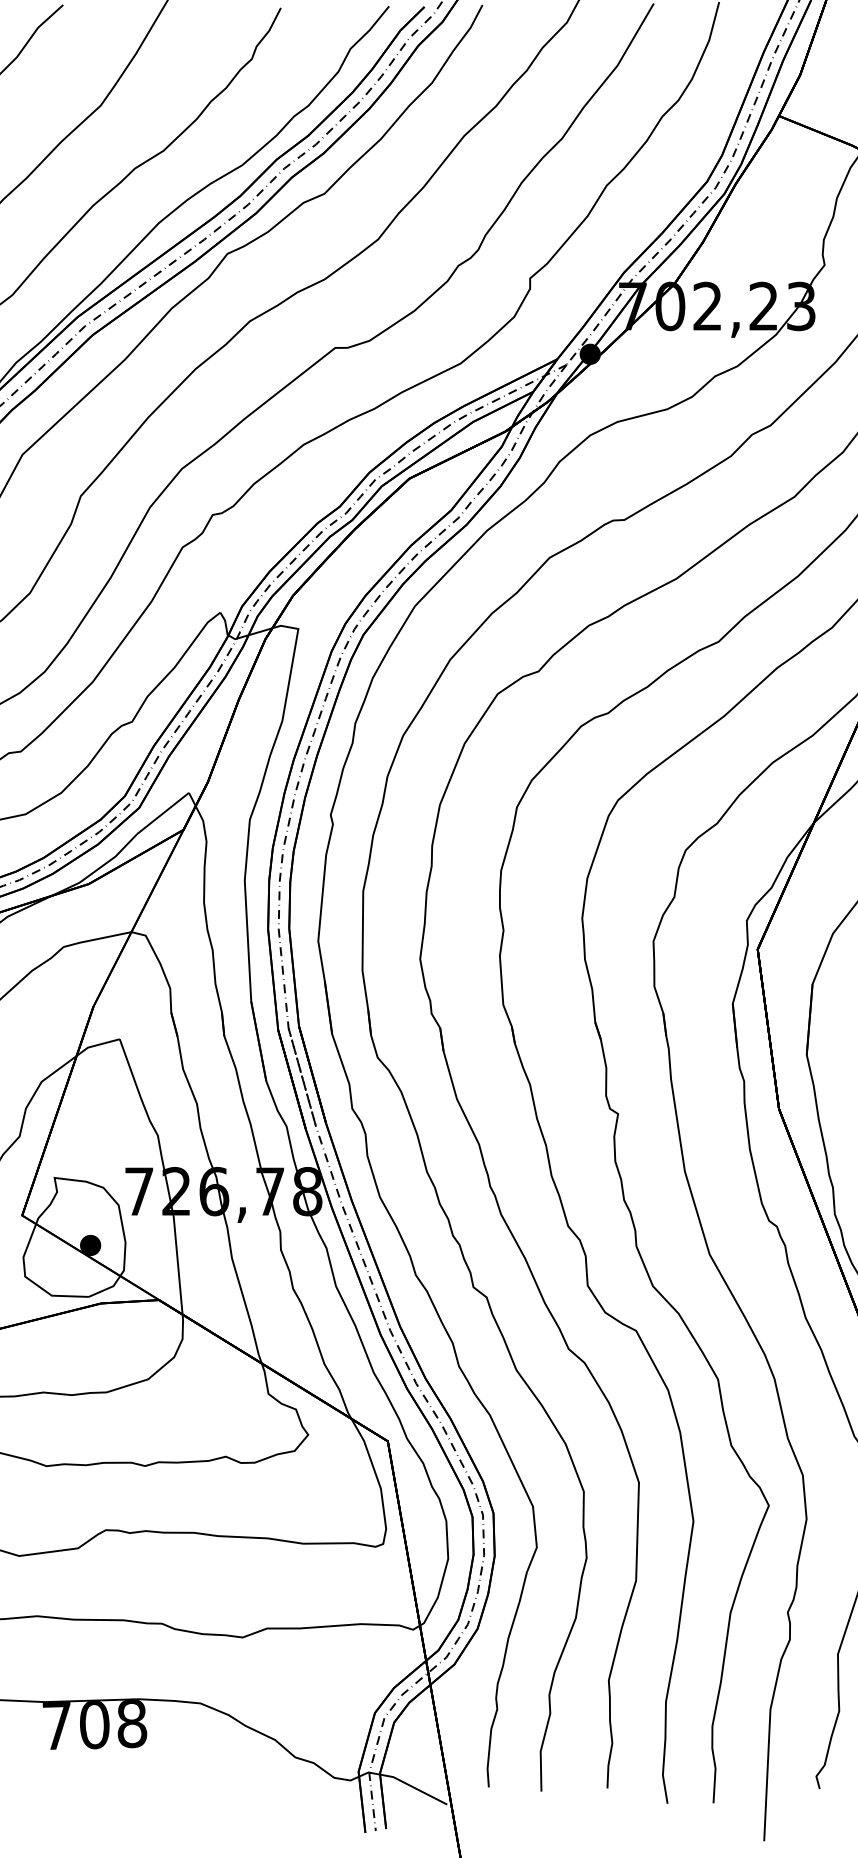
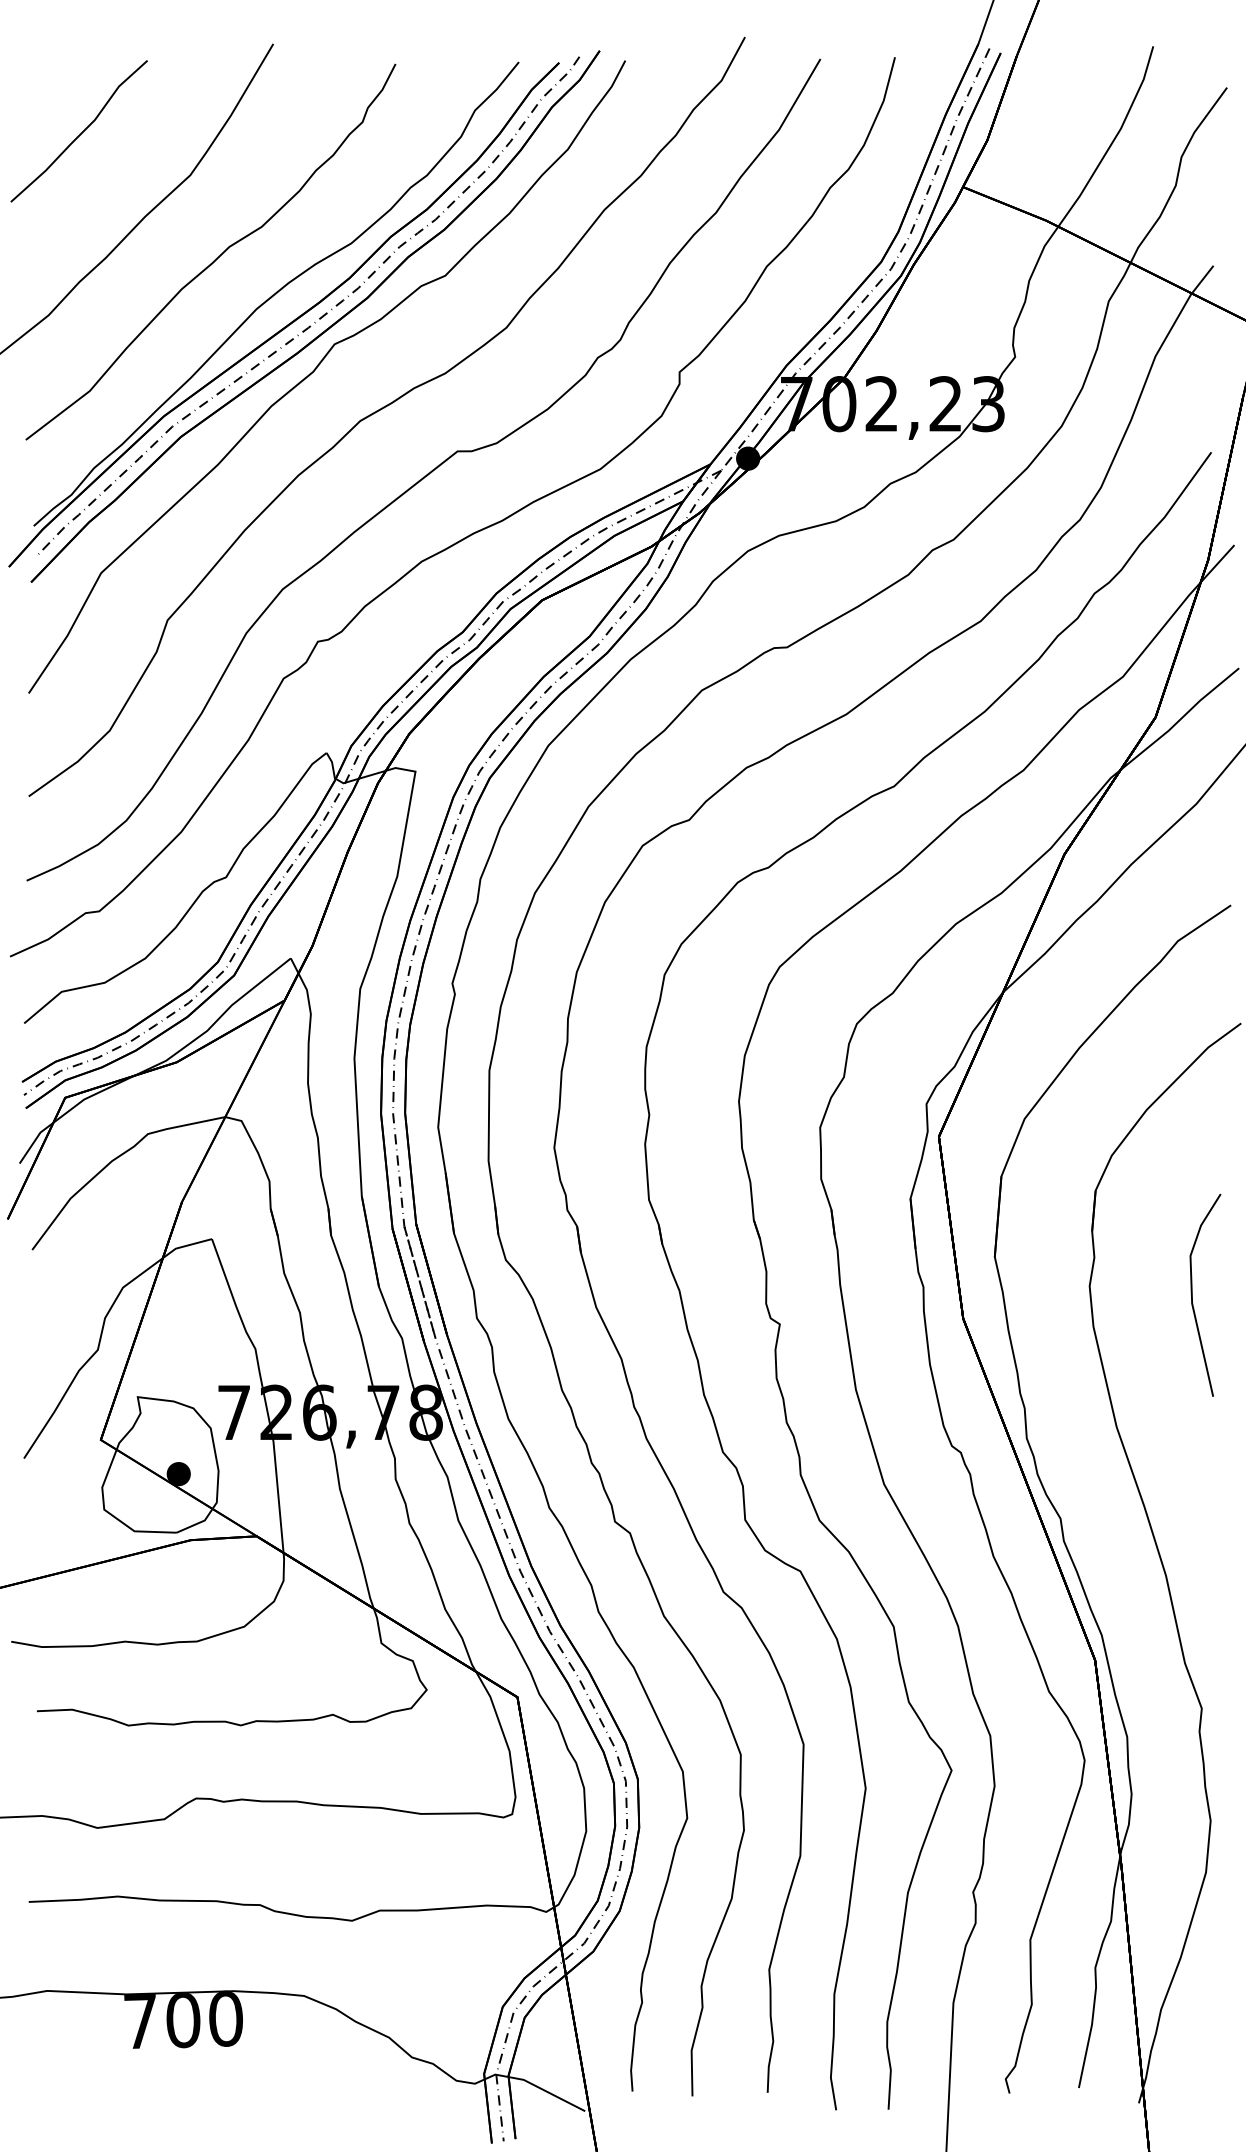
text: (132, 1724) -> (226, 2019), 708 -> 700

